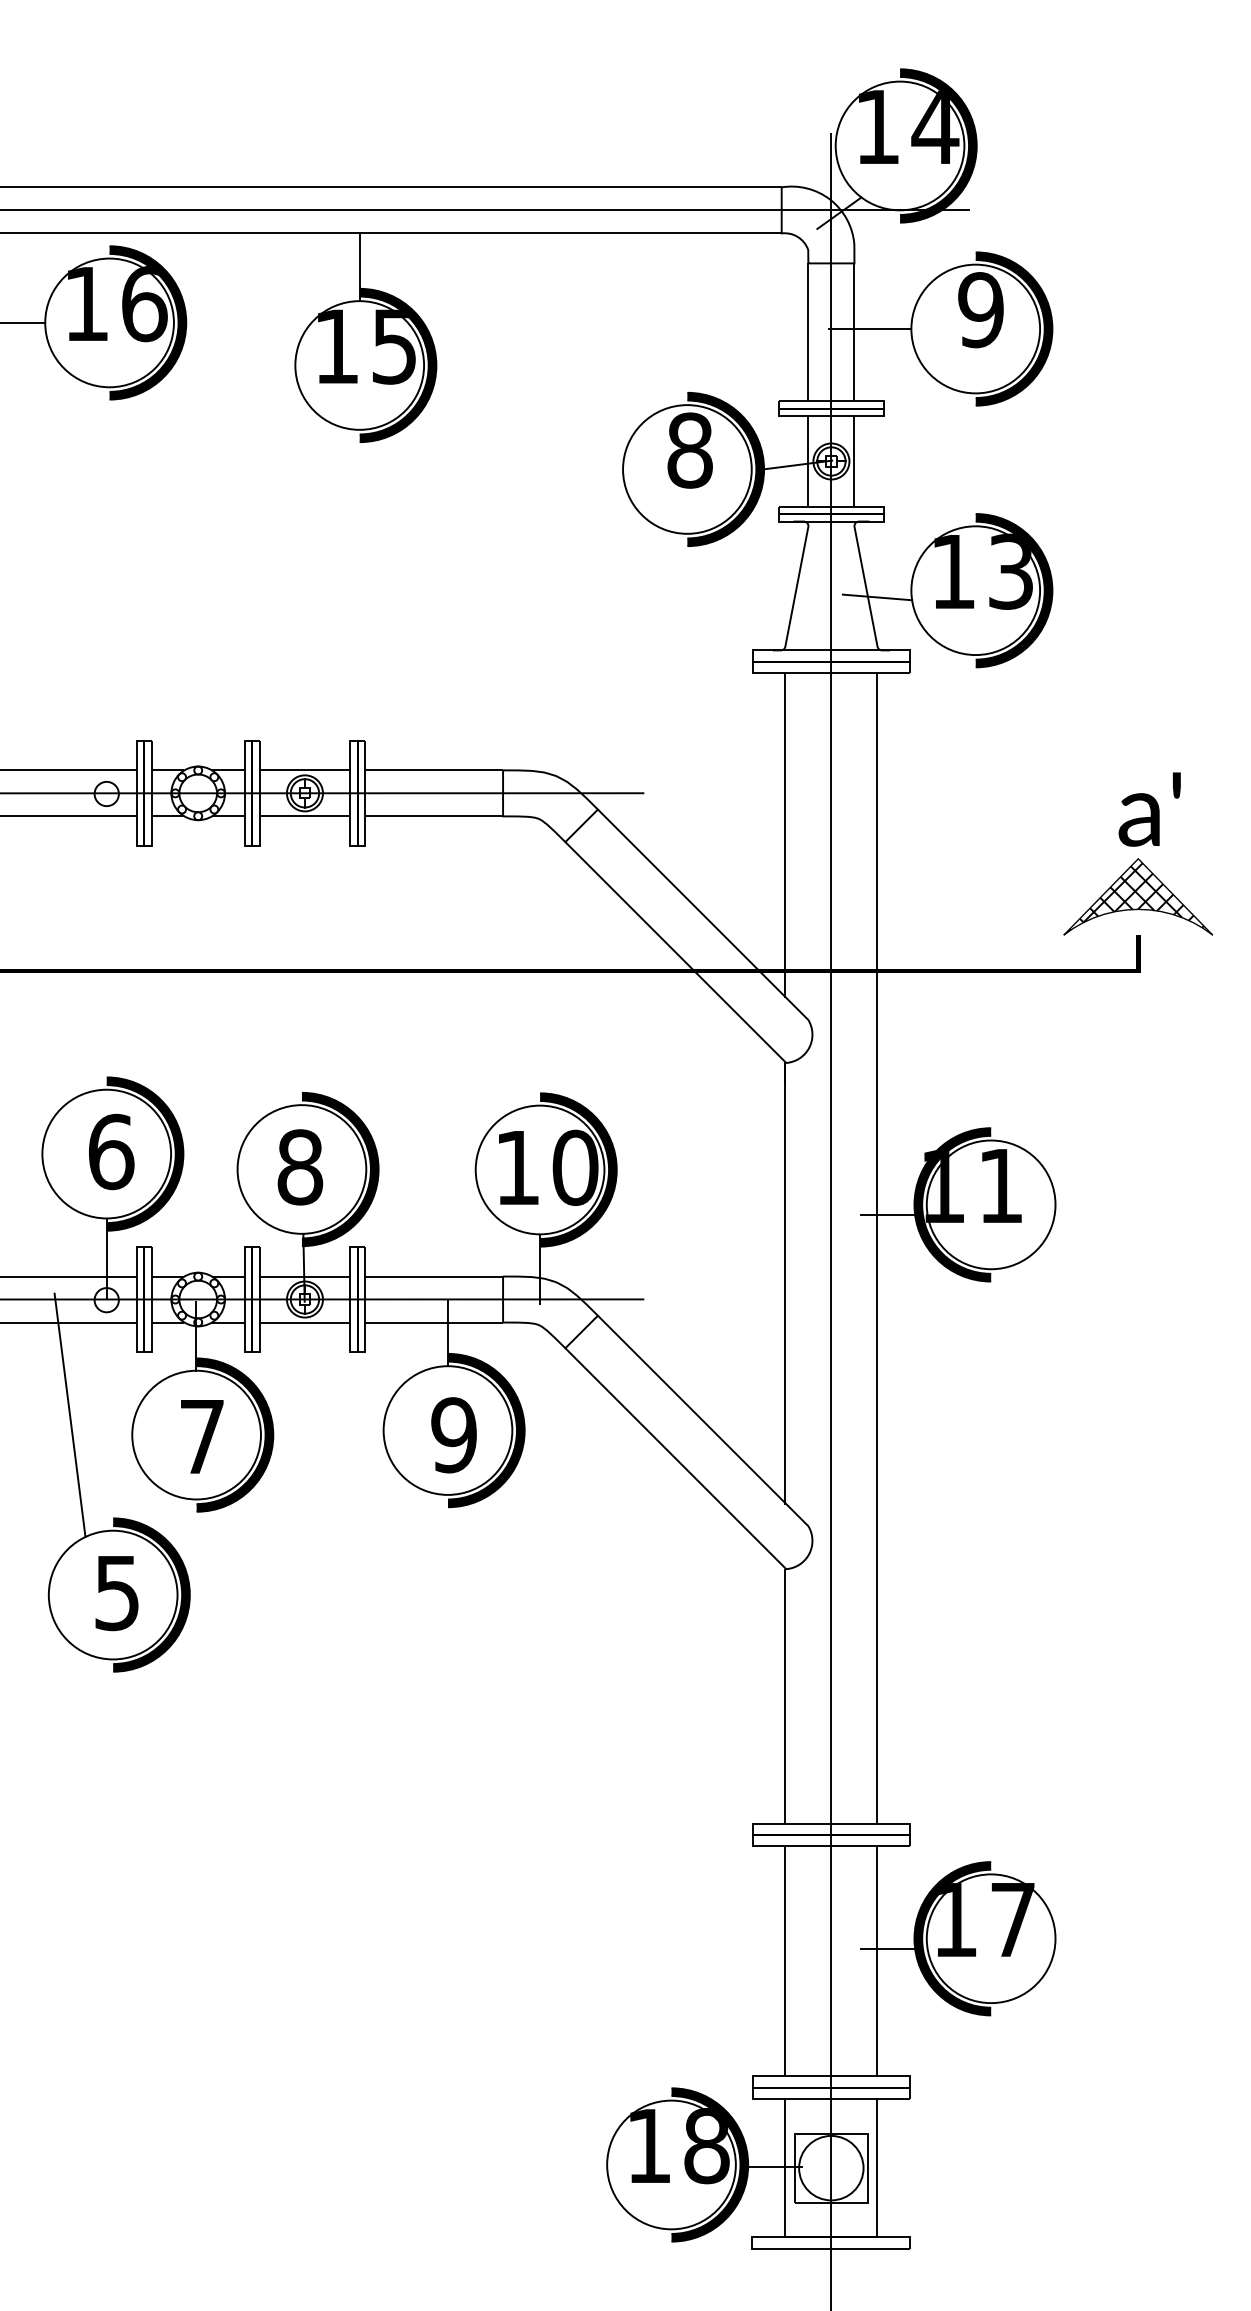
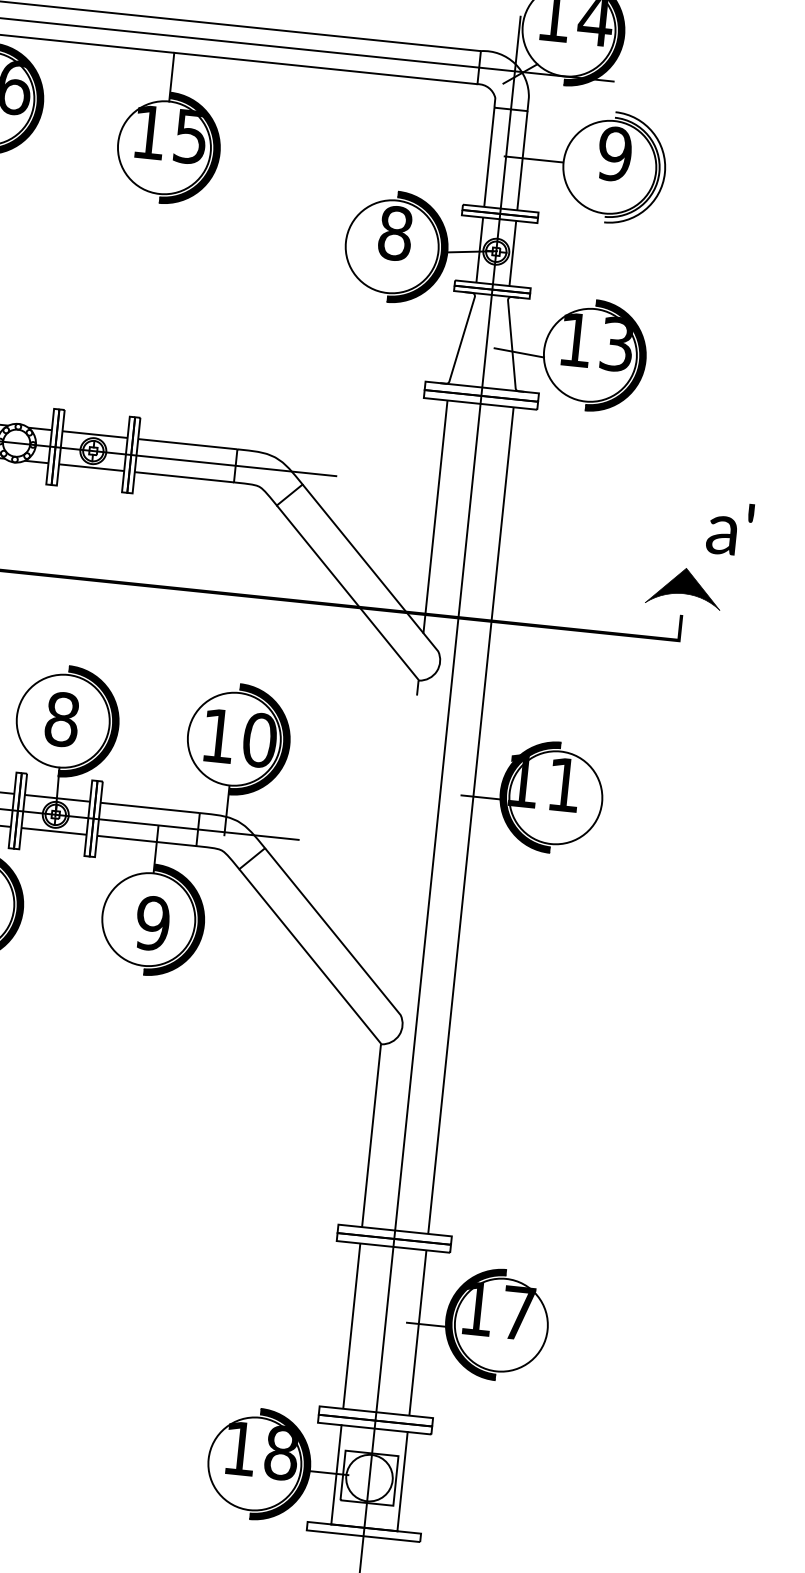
fill: (1013, 328) -> (637, 169), removed
text: (1149, 809) -> (729, 528), moved
part: (1138, 896) -> (684, 587), size x0.7
line: (785, 1282) -> (402, 838), removed

